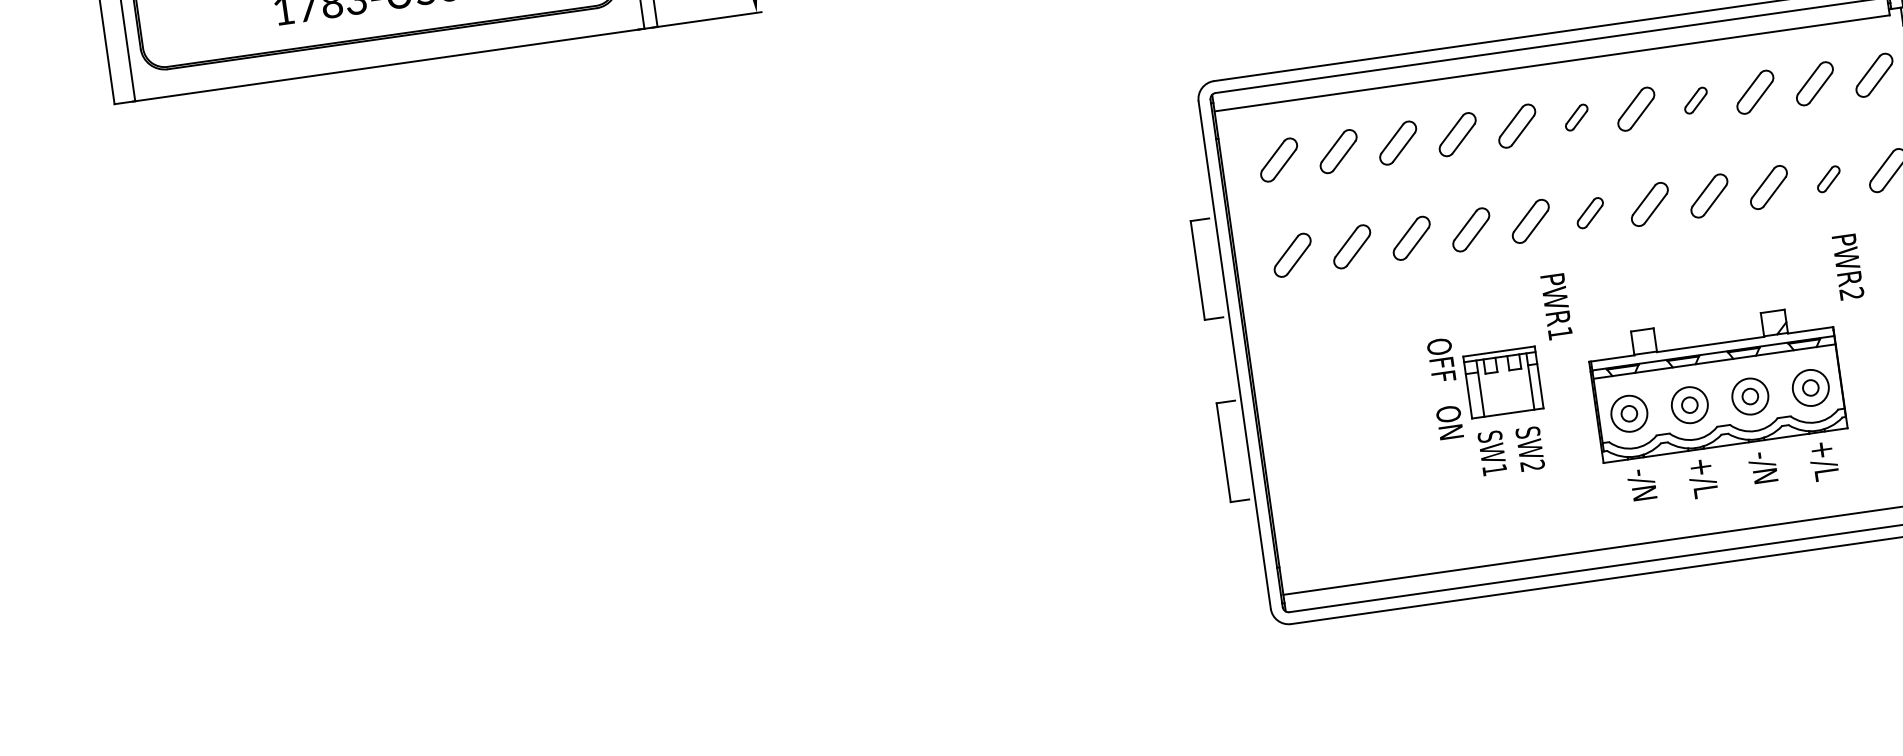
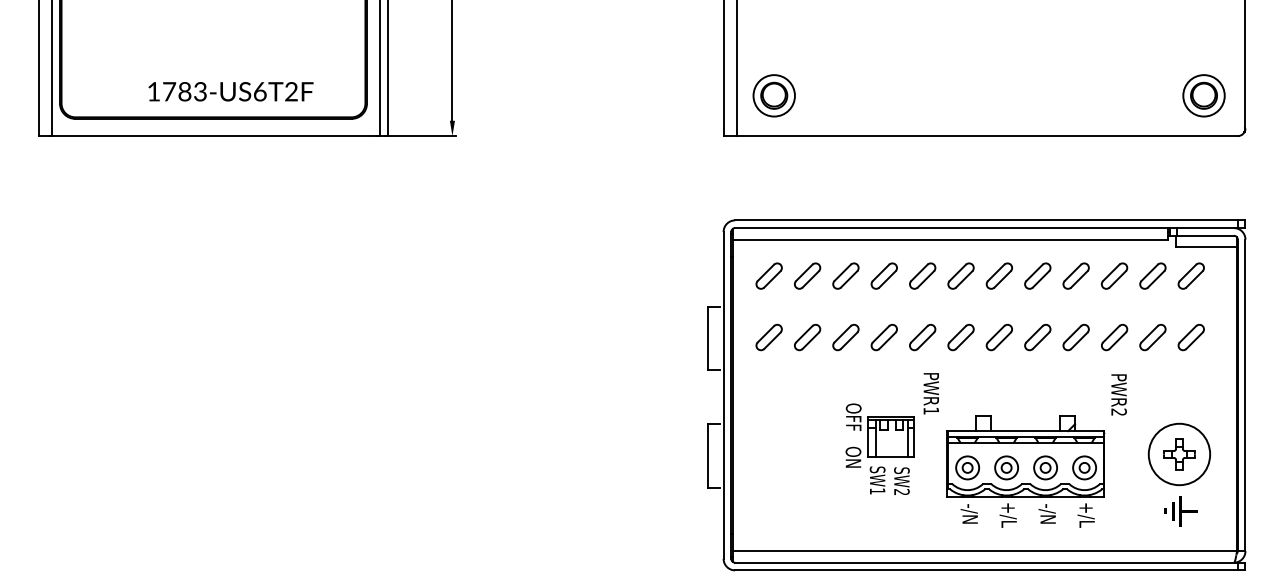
part: (1695, 99) -> (1037, 275), size x1.67
part: (1575, 116) -> (960, 275), size x1.67
part: (1828, 179) -> (1114, 337), size x1.67
part: (1589, 213) -> (960, 337), size x1.43

